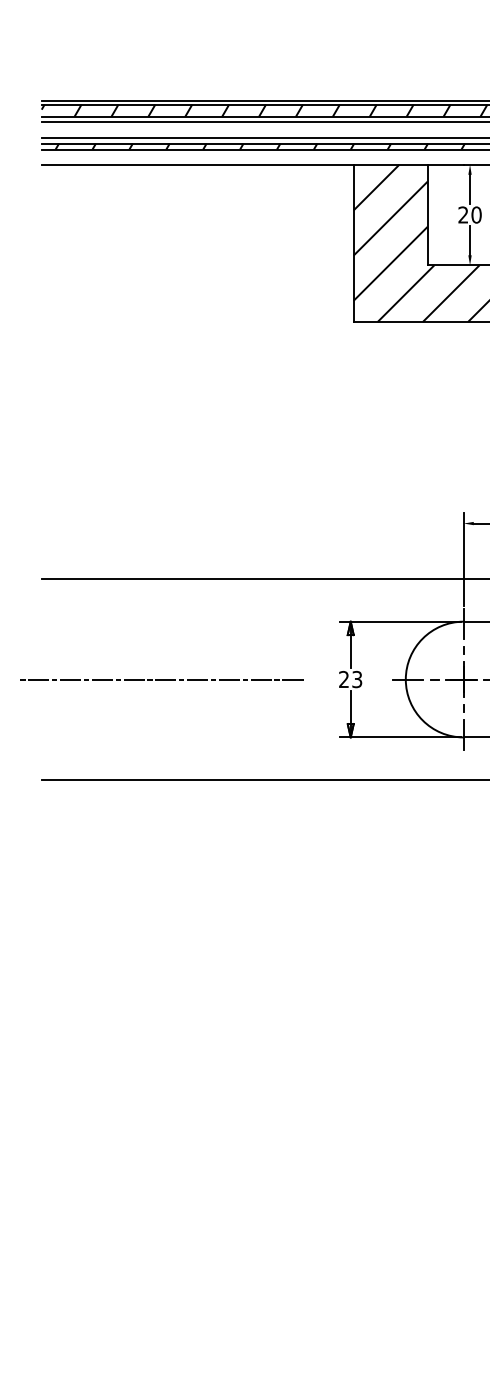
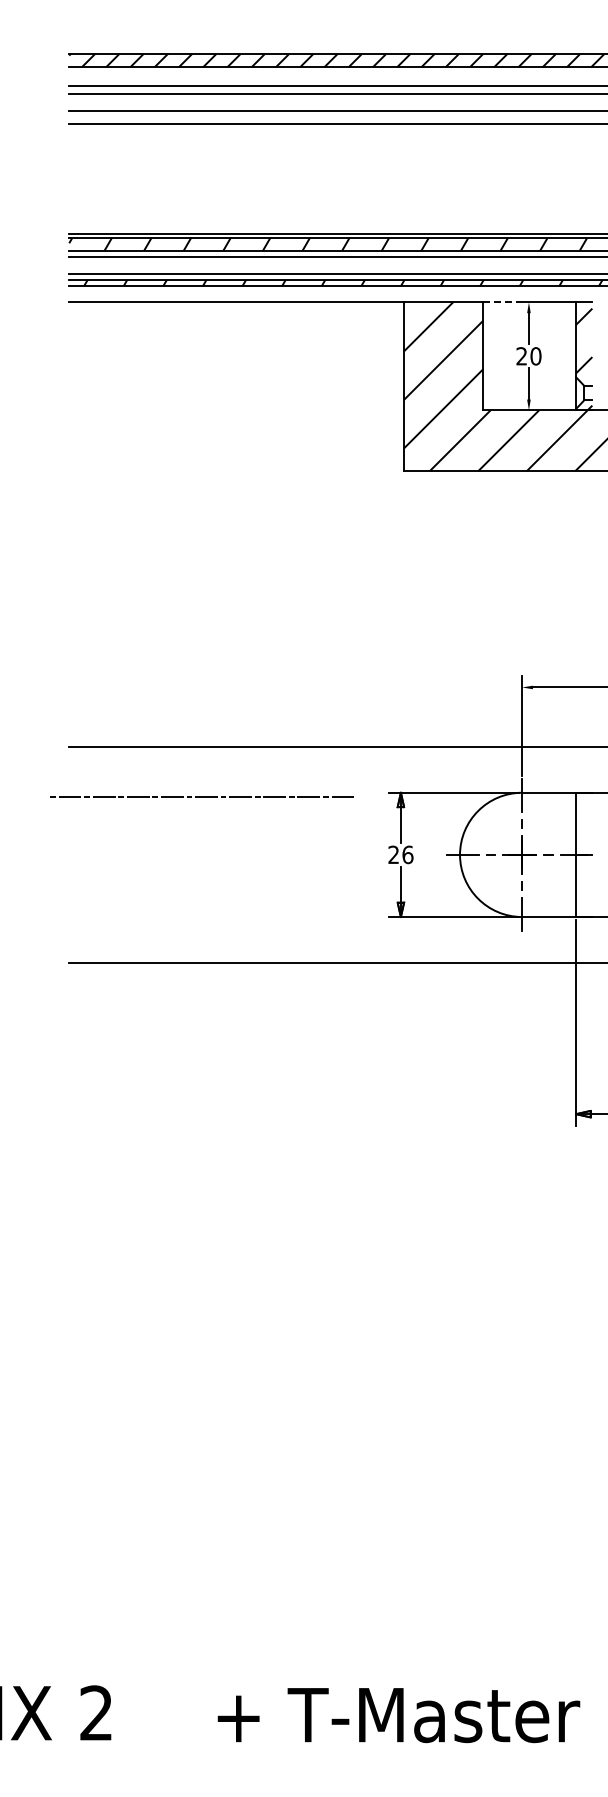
line: (446, 164) -> (503, 302), solid -> dashed
text: (356, 679) -> (407, 854), 23 -> 26
line: (161, 680) -> (201, 796), moved

